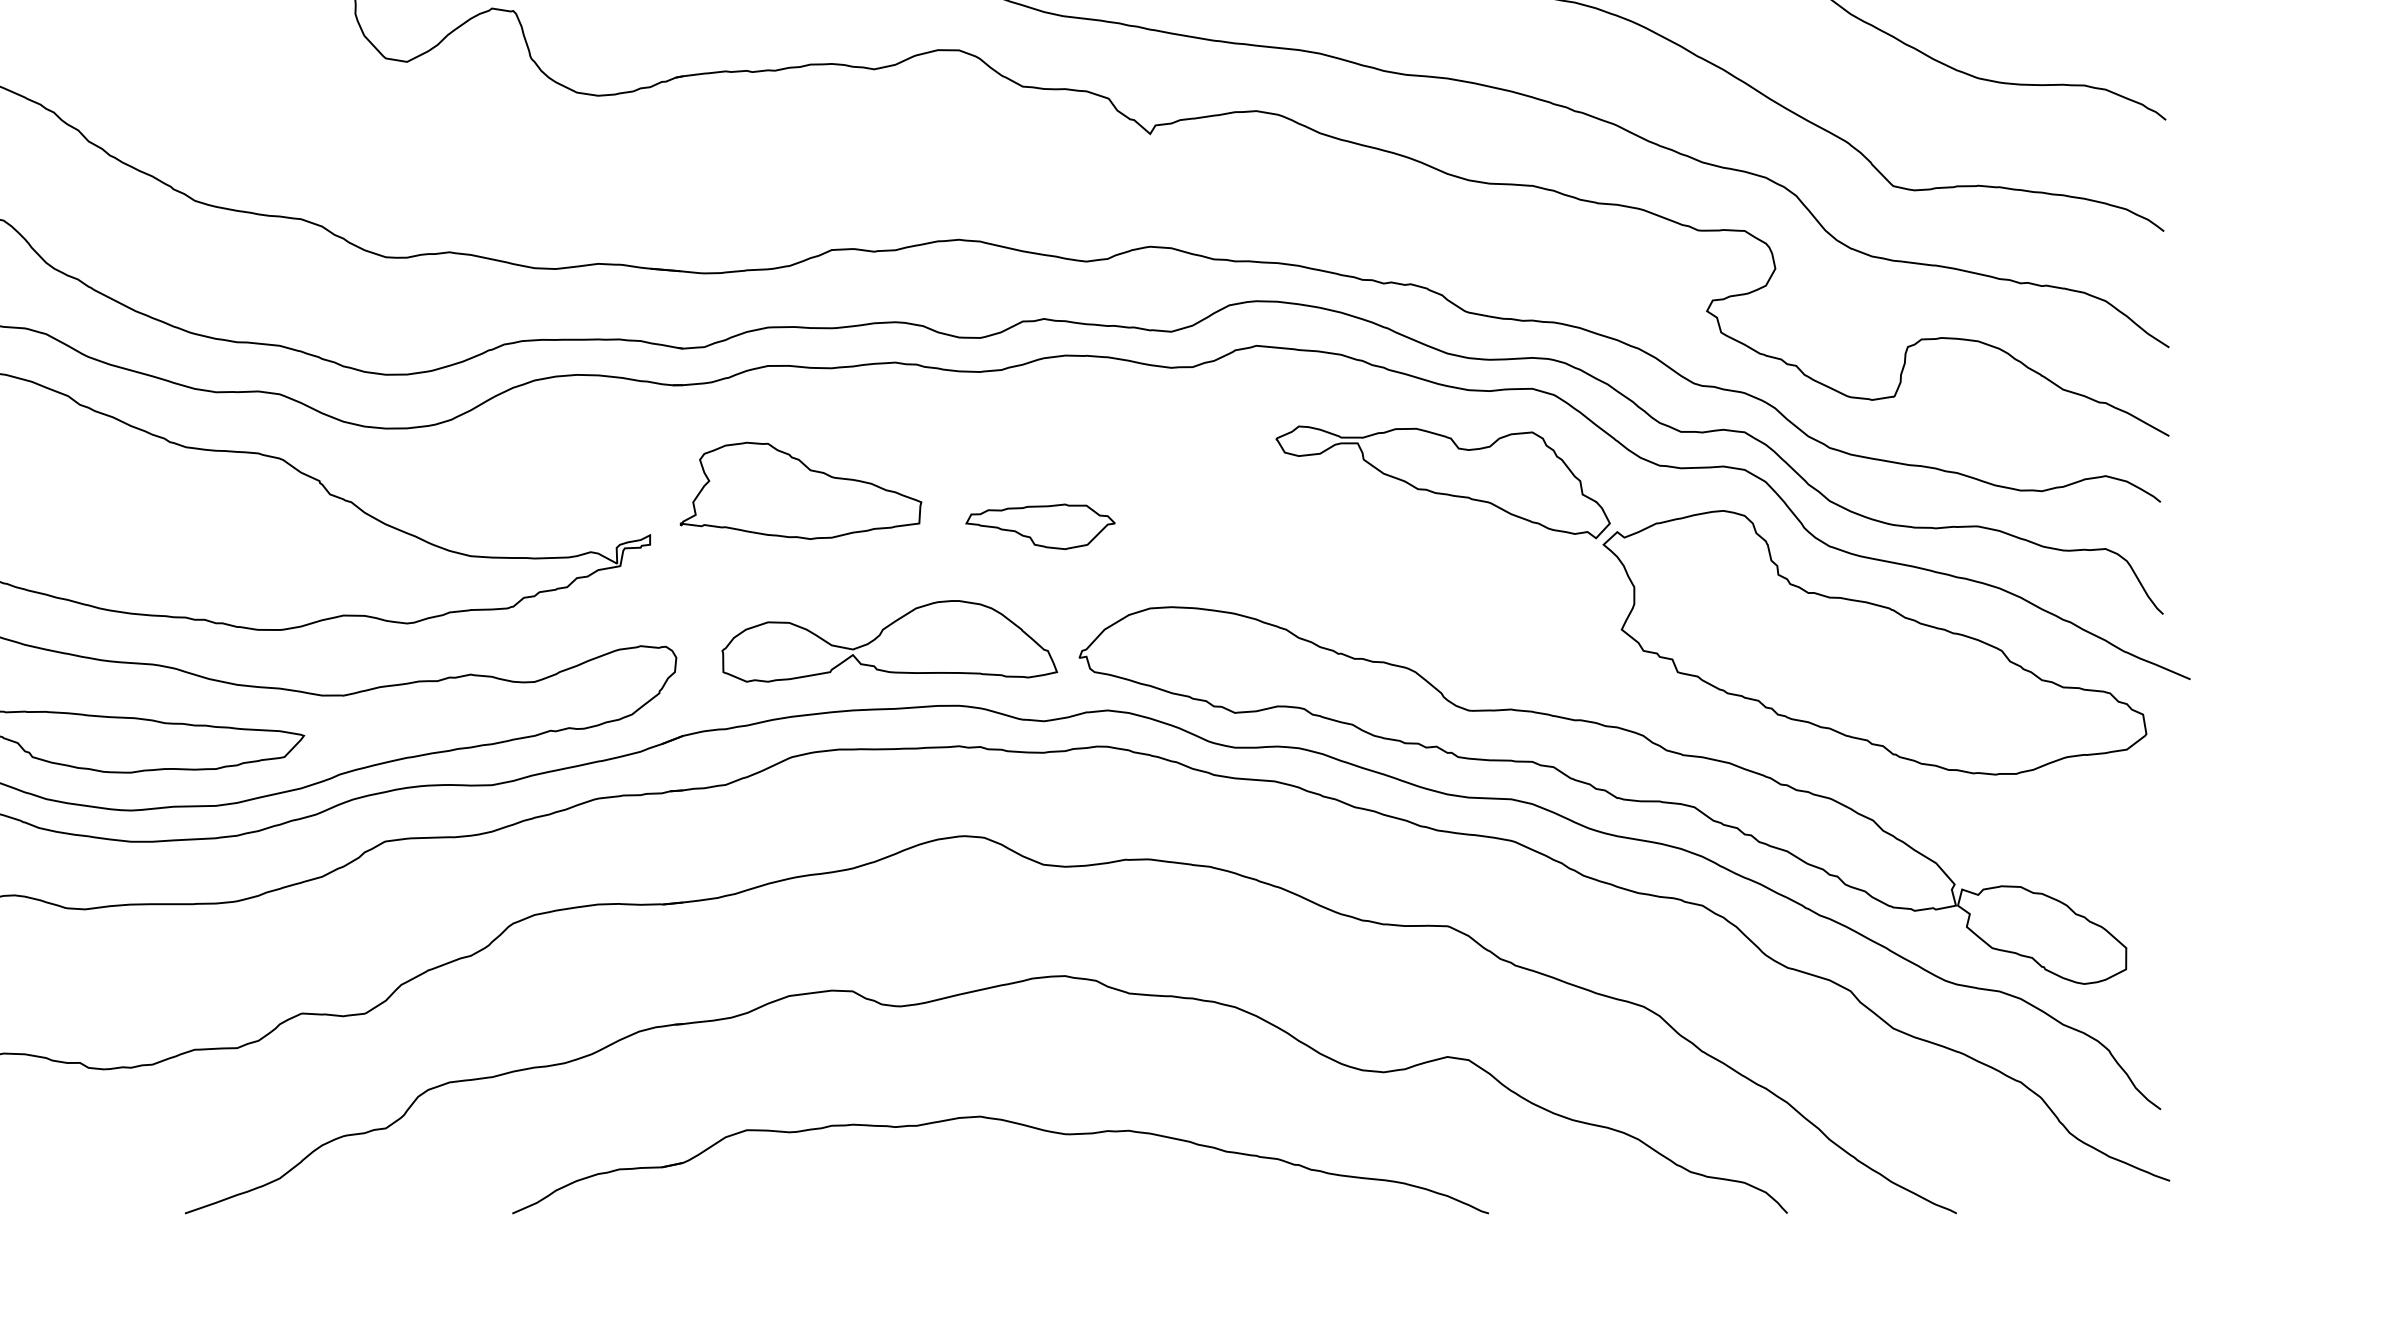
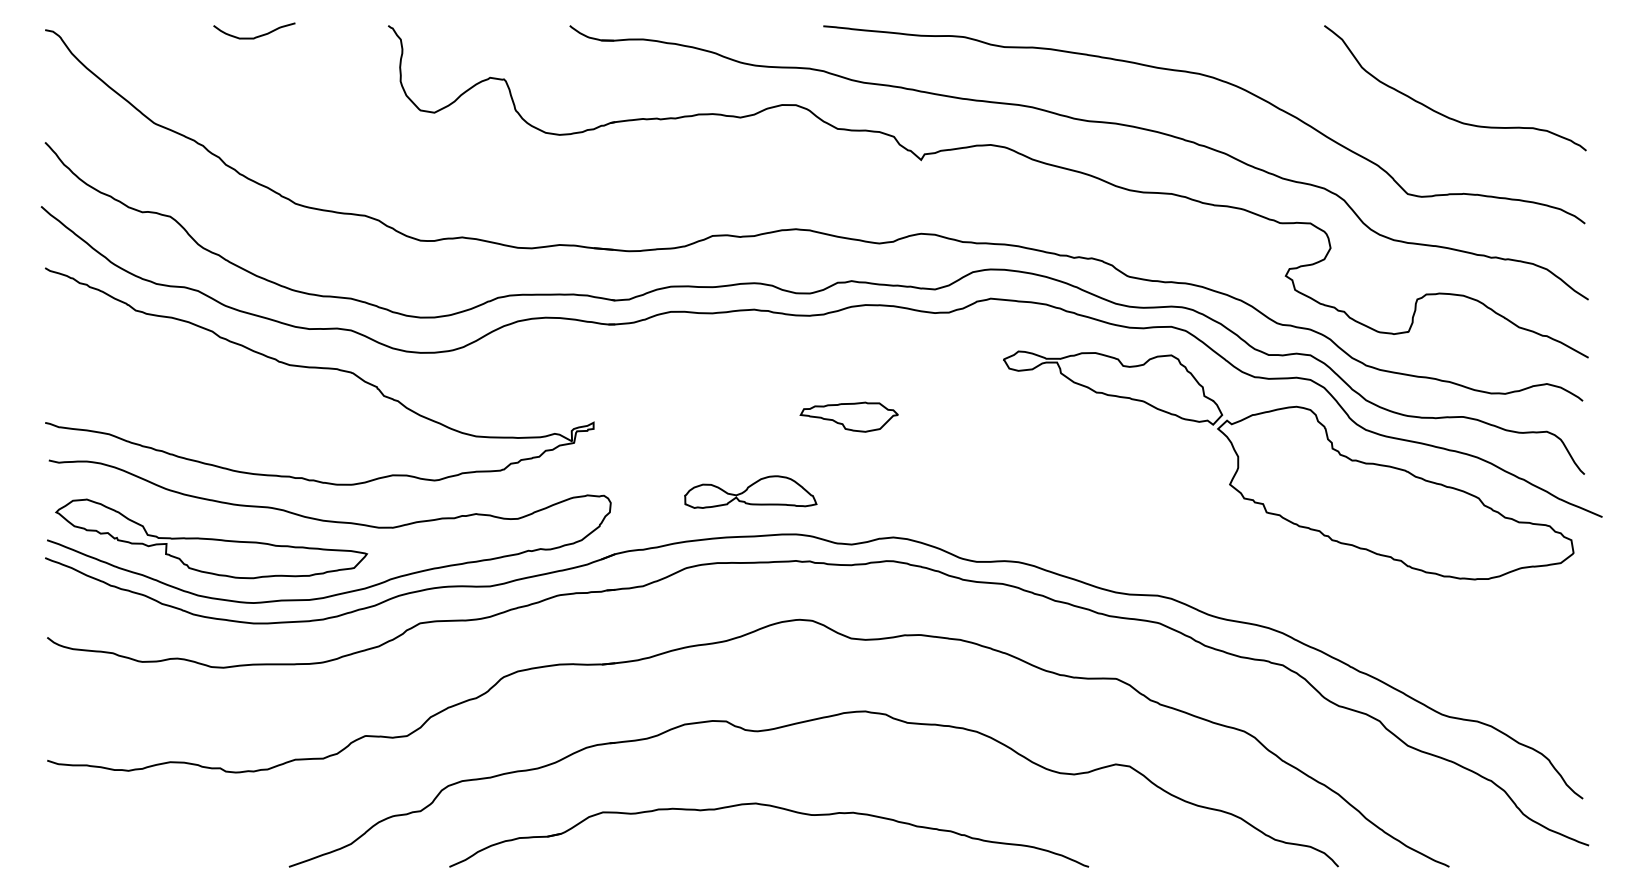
part: (801, 490) -> (692, 393), removed
part: (889, 640) -> (750, 491), size x0.6
part: (1602, 795) -> (1217, 593), removed
part: (1011, 1124) -> (776, 808), moved

